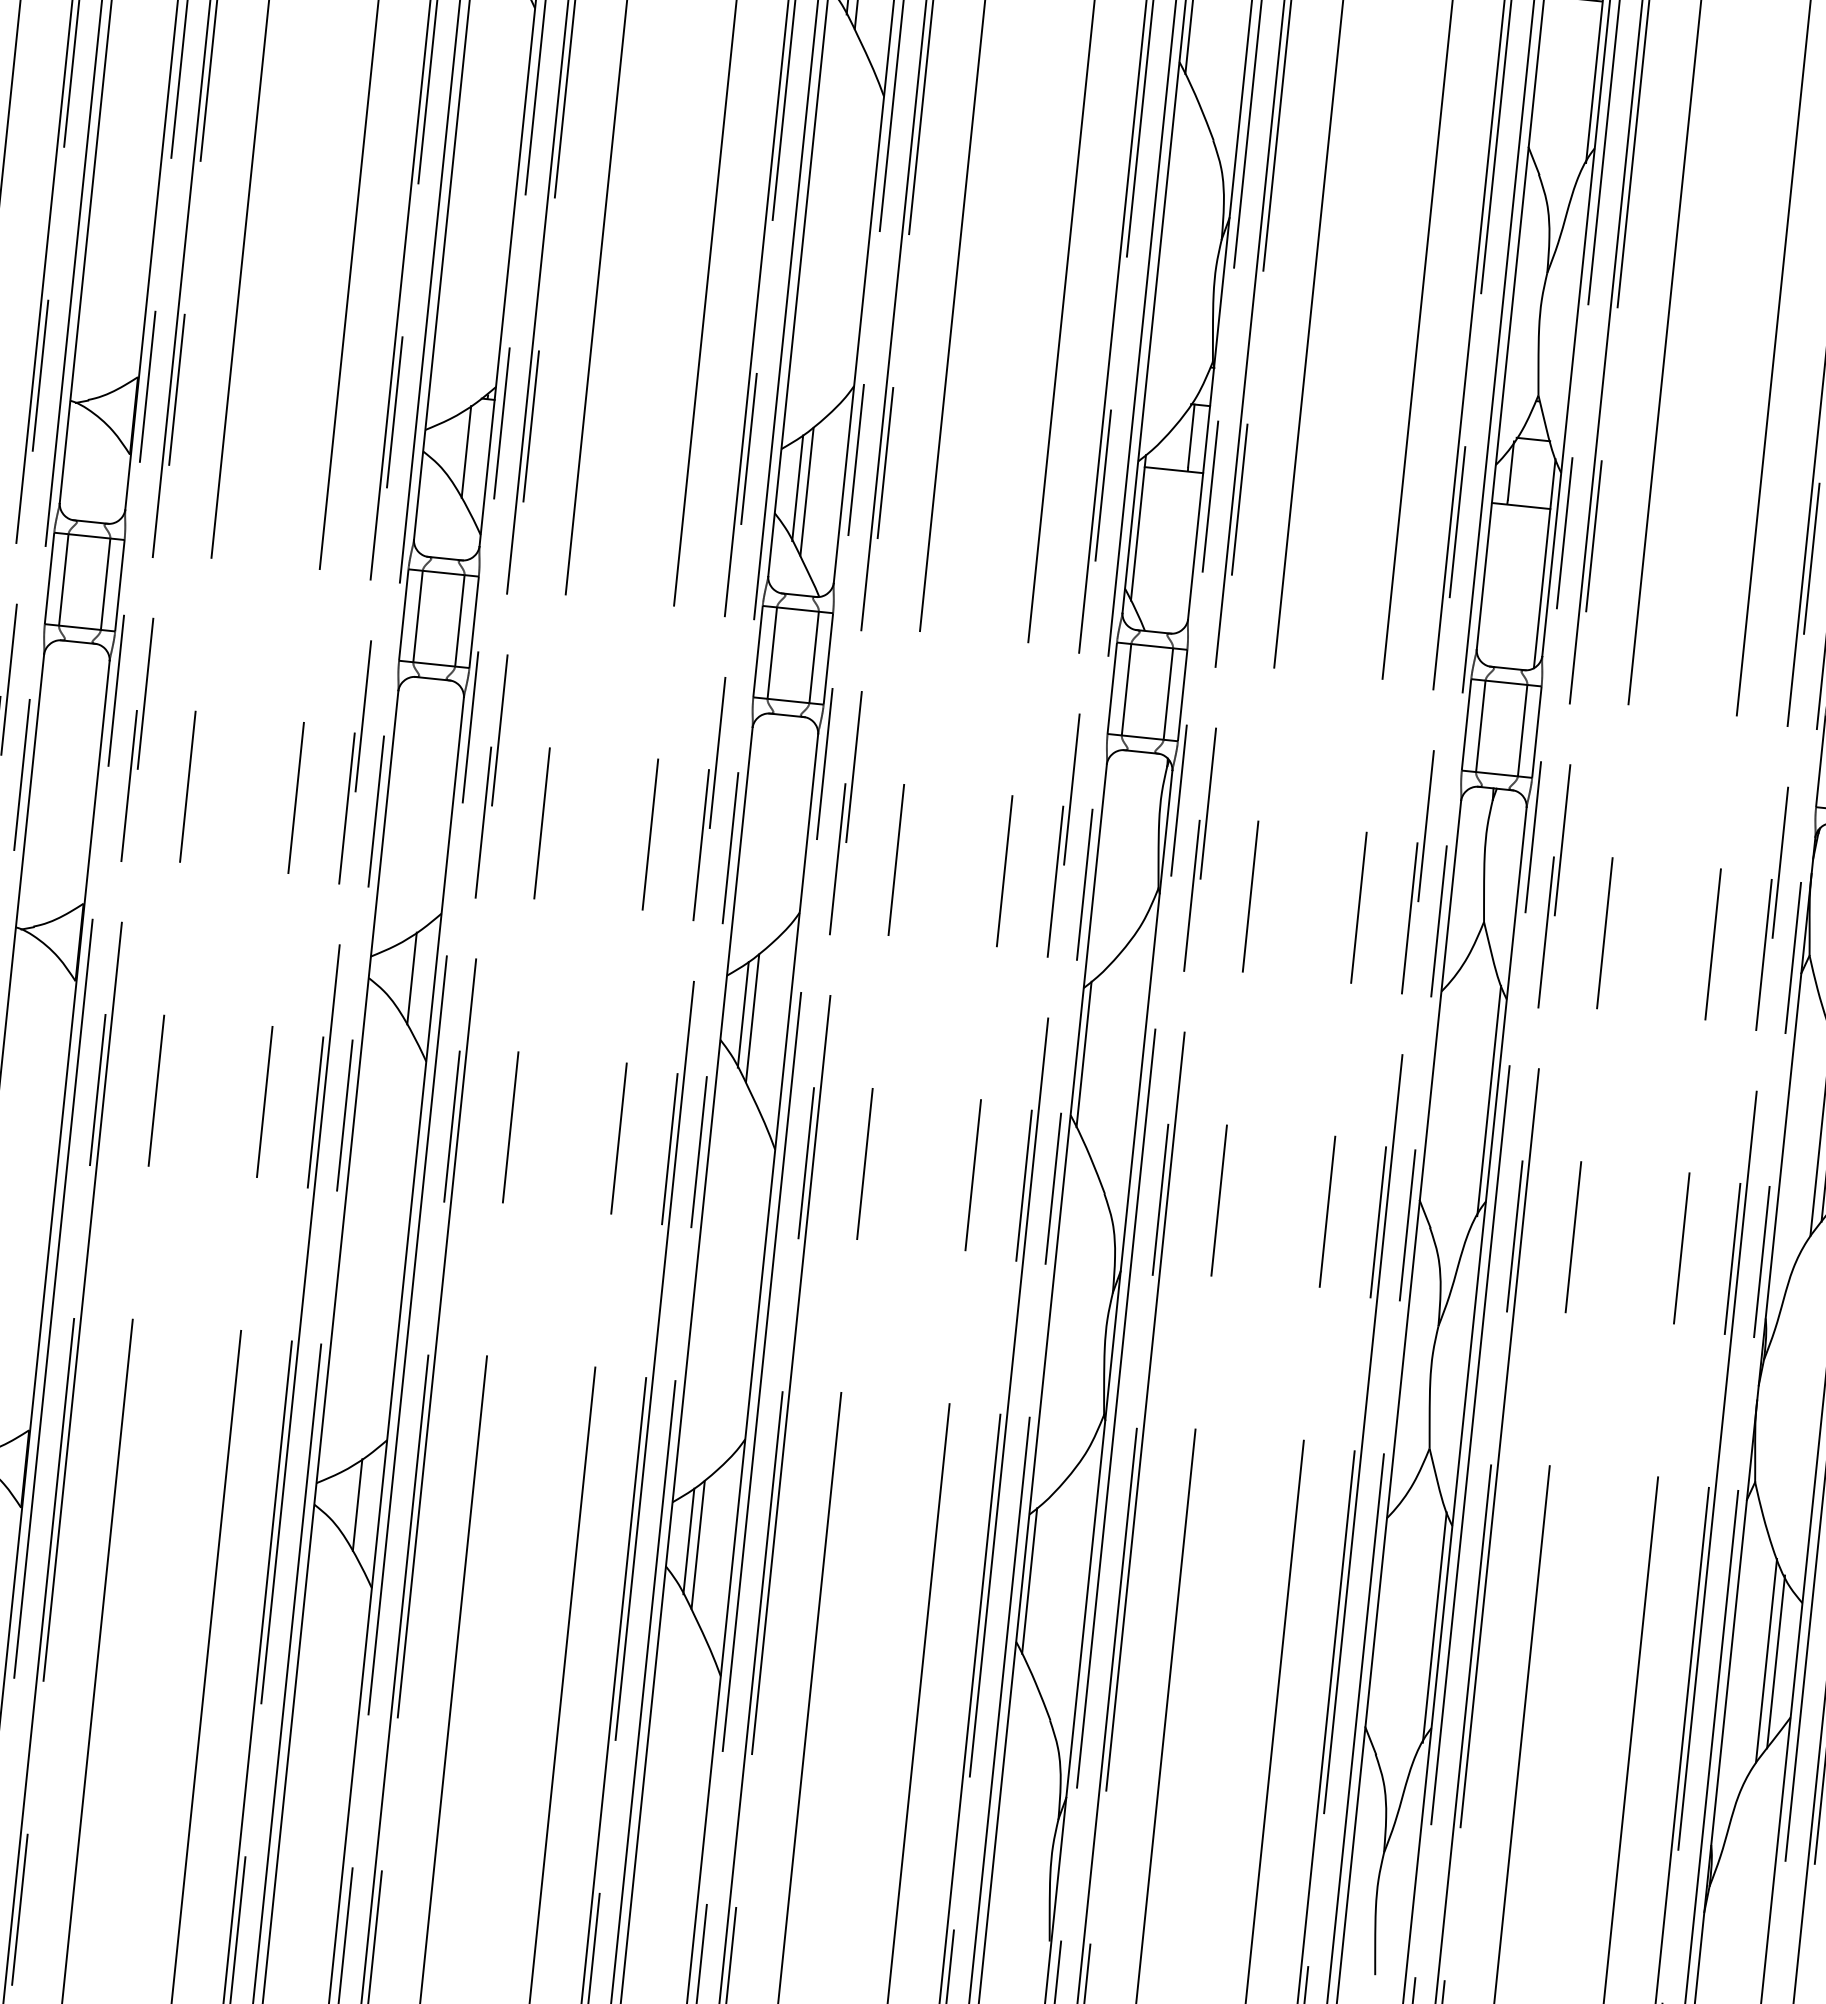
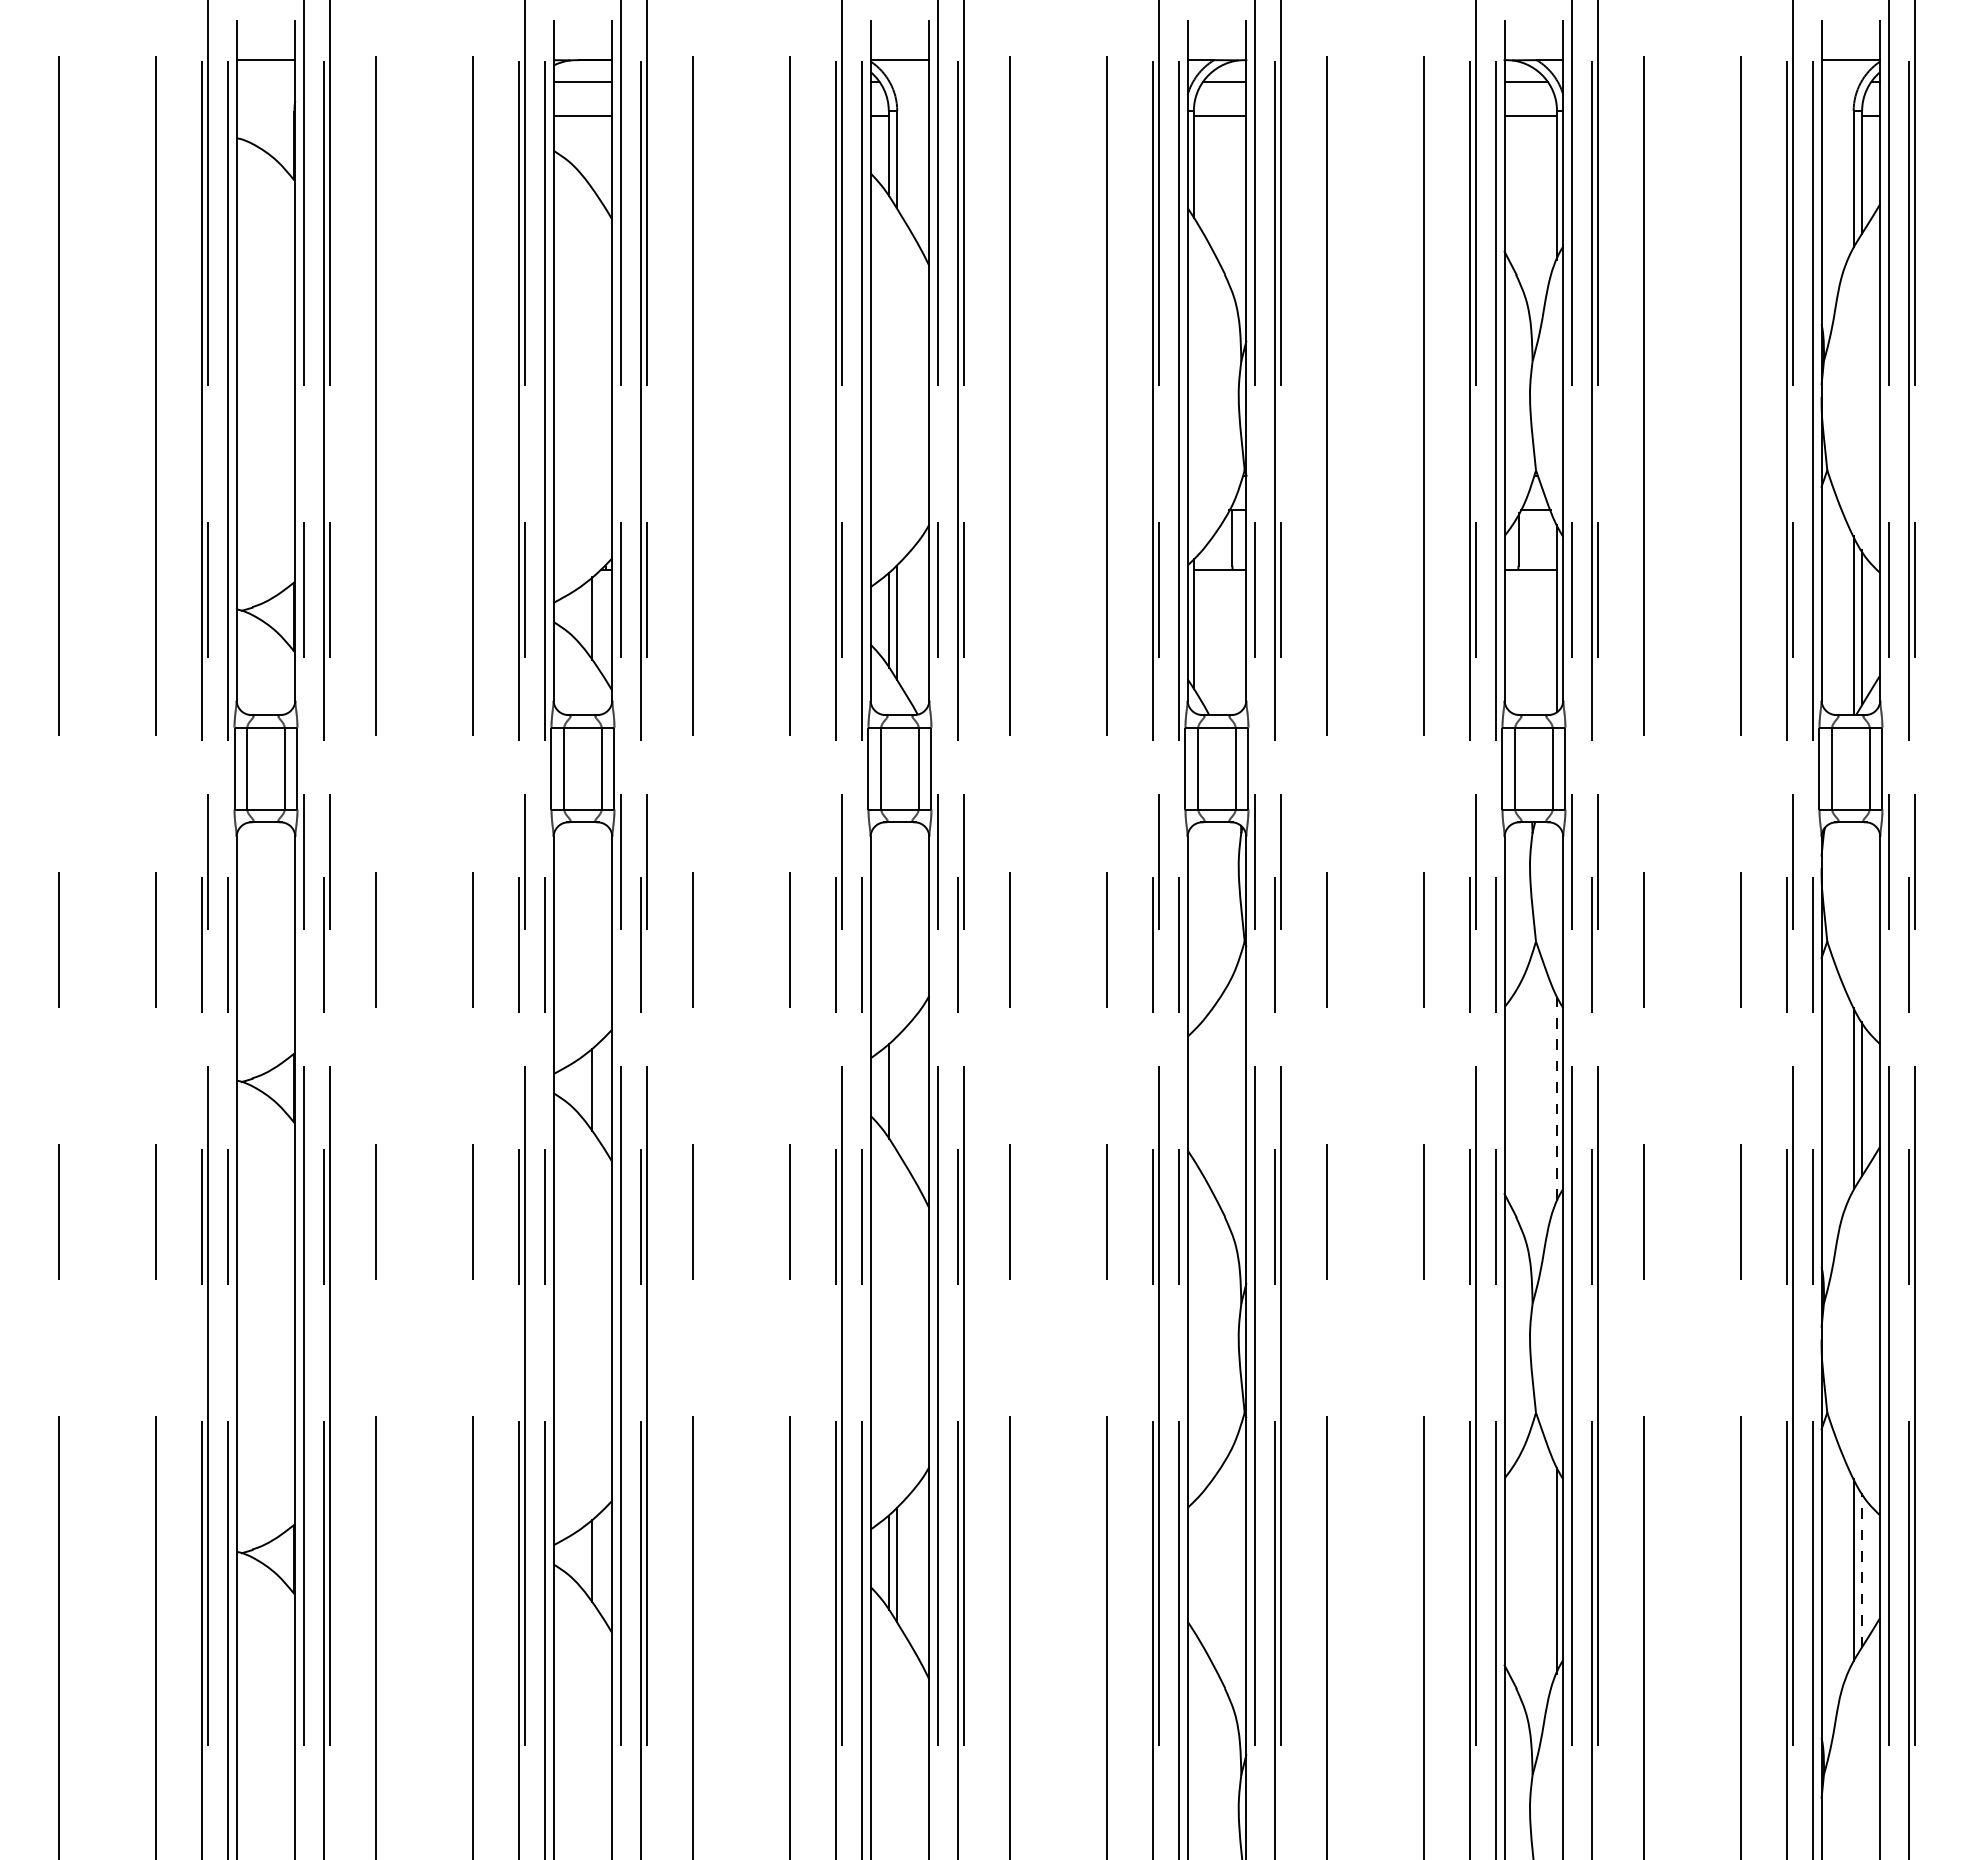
line: (752, 1018) -> (897, 1093), removed
line: (1084, 1054) -> (1194, 1095), removed
line: (1488, 1101) -> (1556, 1100), solid -> dashed
line: (1030, 1580) -> (1194, 1566), removed
line: (1776, 1661) -> (1862, 1569), solid -> dashed

